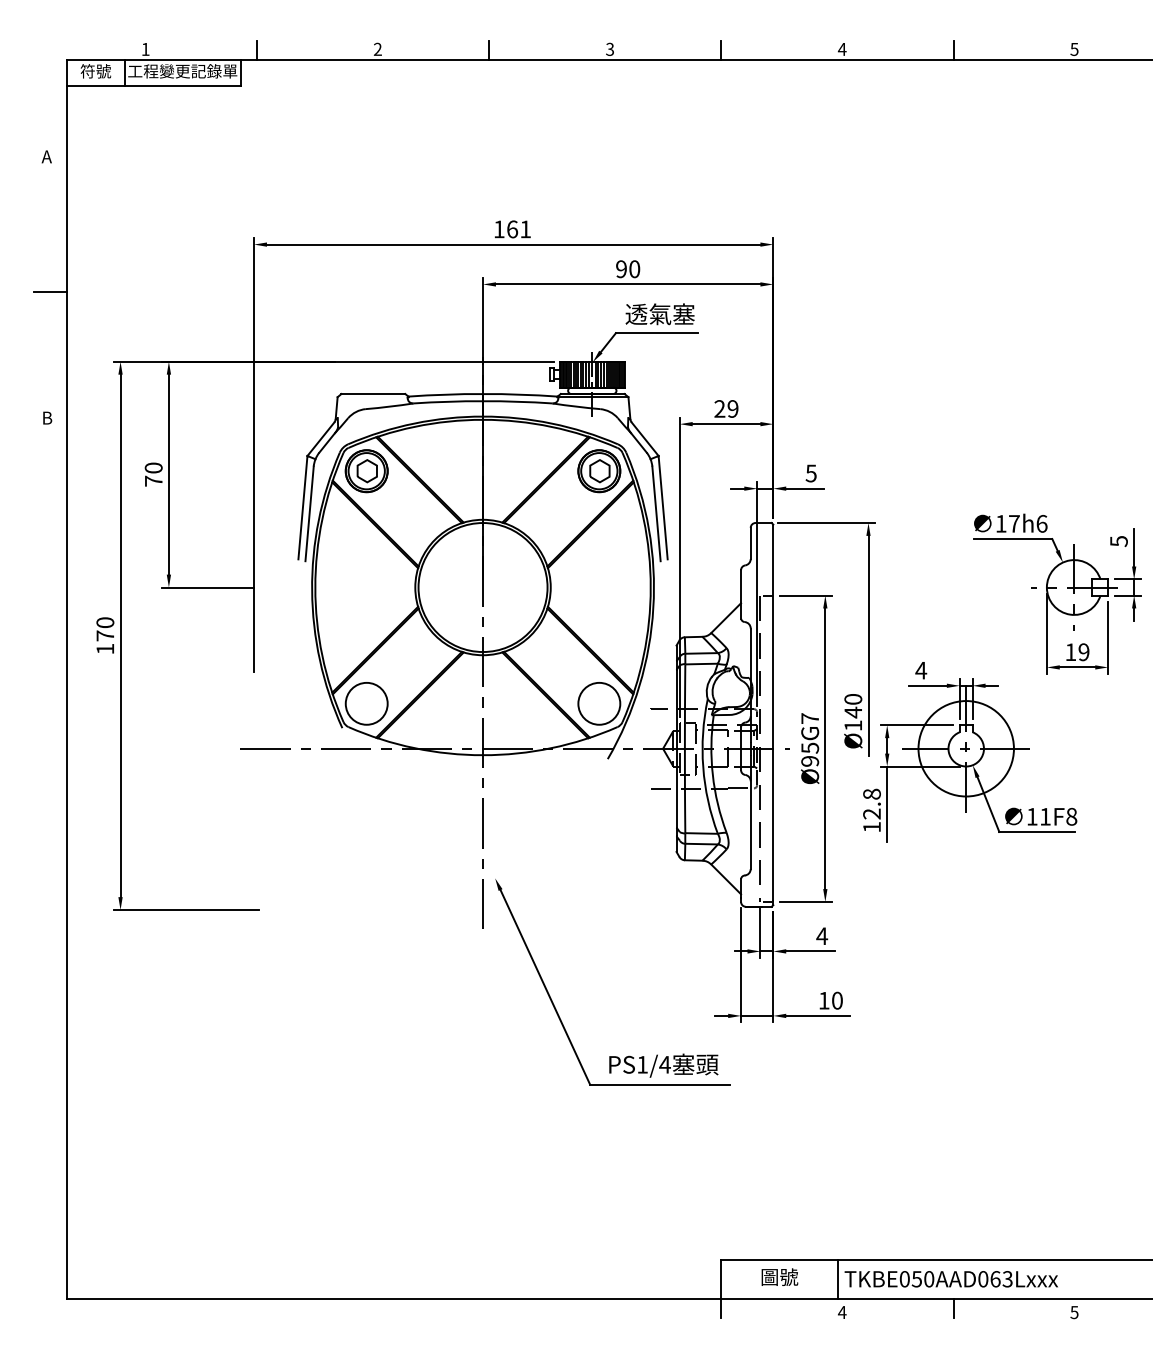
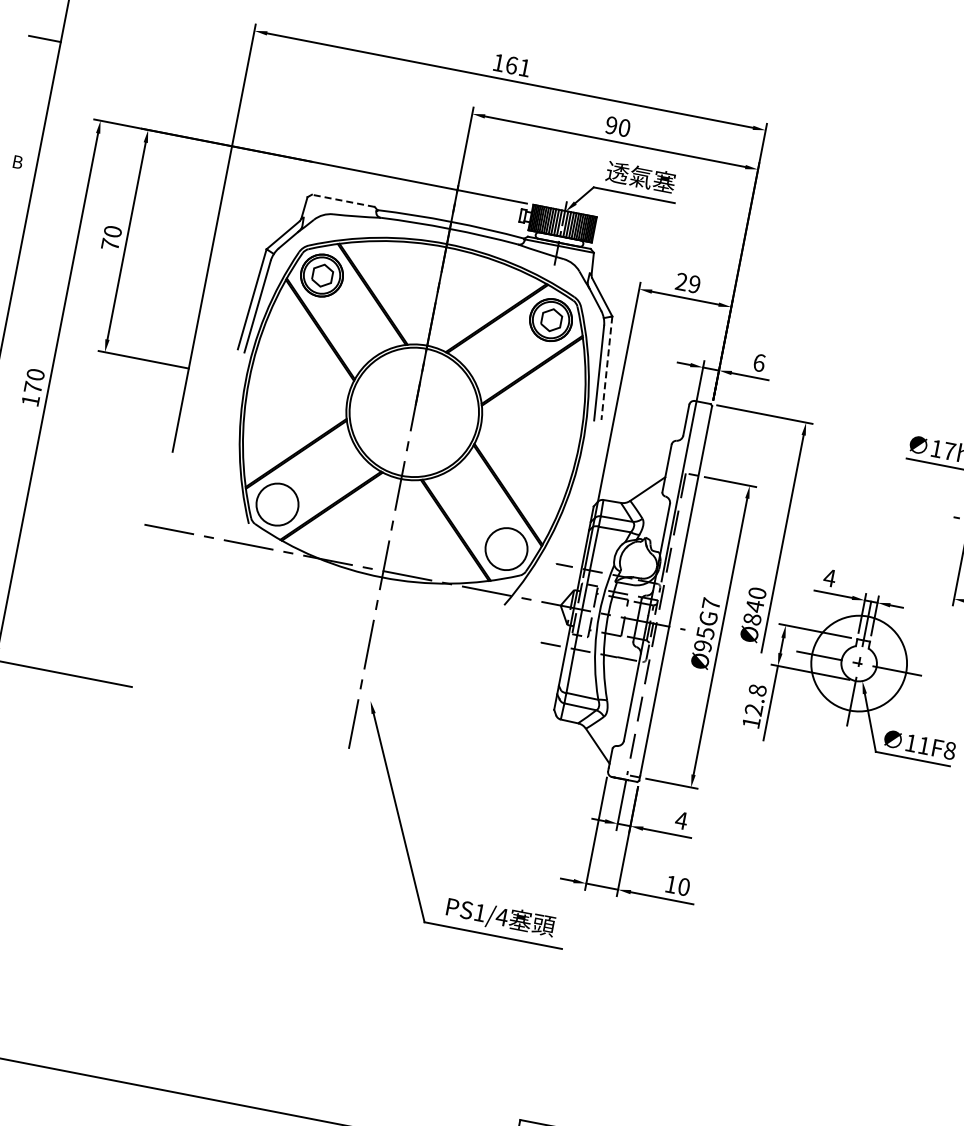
line: (373, 394) -> (343, 201), solid -> dashed
text: (810, 473) -> (758, 362), 5 -> 6
line: (663, 507) -> (607, 368), solid -> dashed
text: (853, 725) -> (752, 619), Ø140 -> Ø840

